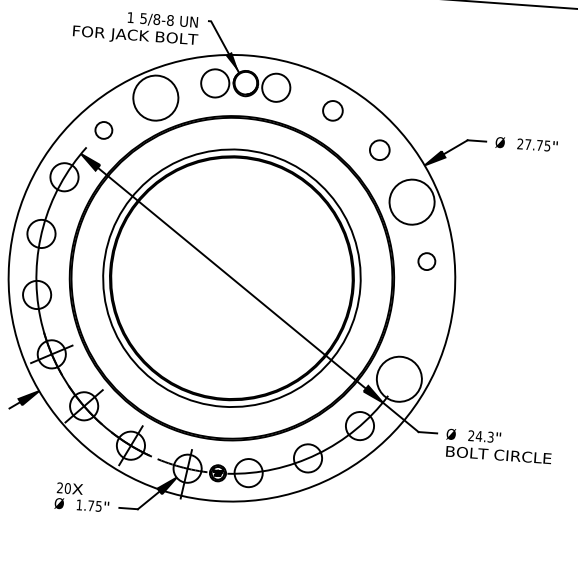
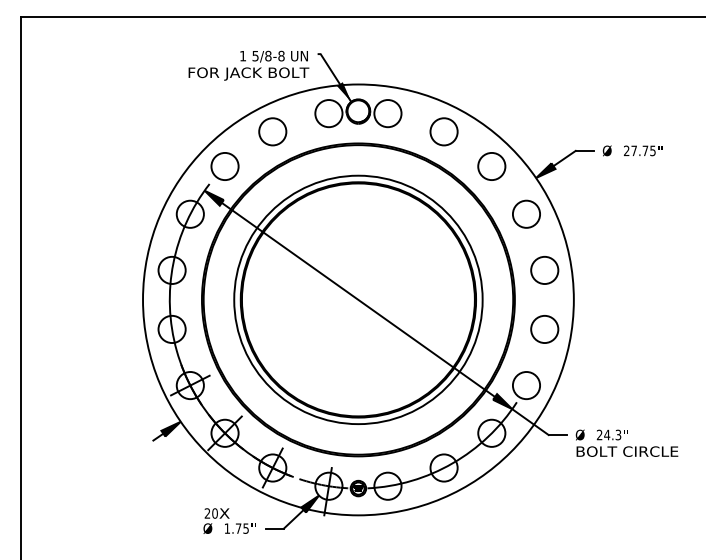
circle: (155, 97) -> (272, 131), size x0.62
circle: (332, 110) -> (443, 131), size x1.43
circle: (103, 130) -> (224, 166), size x1.67
circle: (379, 150) -> (491, 166), size x1.43
circle: (412, 201) -> (526, 213), size x0.62
circle: (426, 261) -> (544, 270), size x1.67
circle: (422, 322) -> (544, 329), added
circle: (399, 379) -> (526, 385), size x0.62

